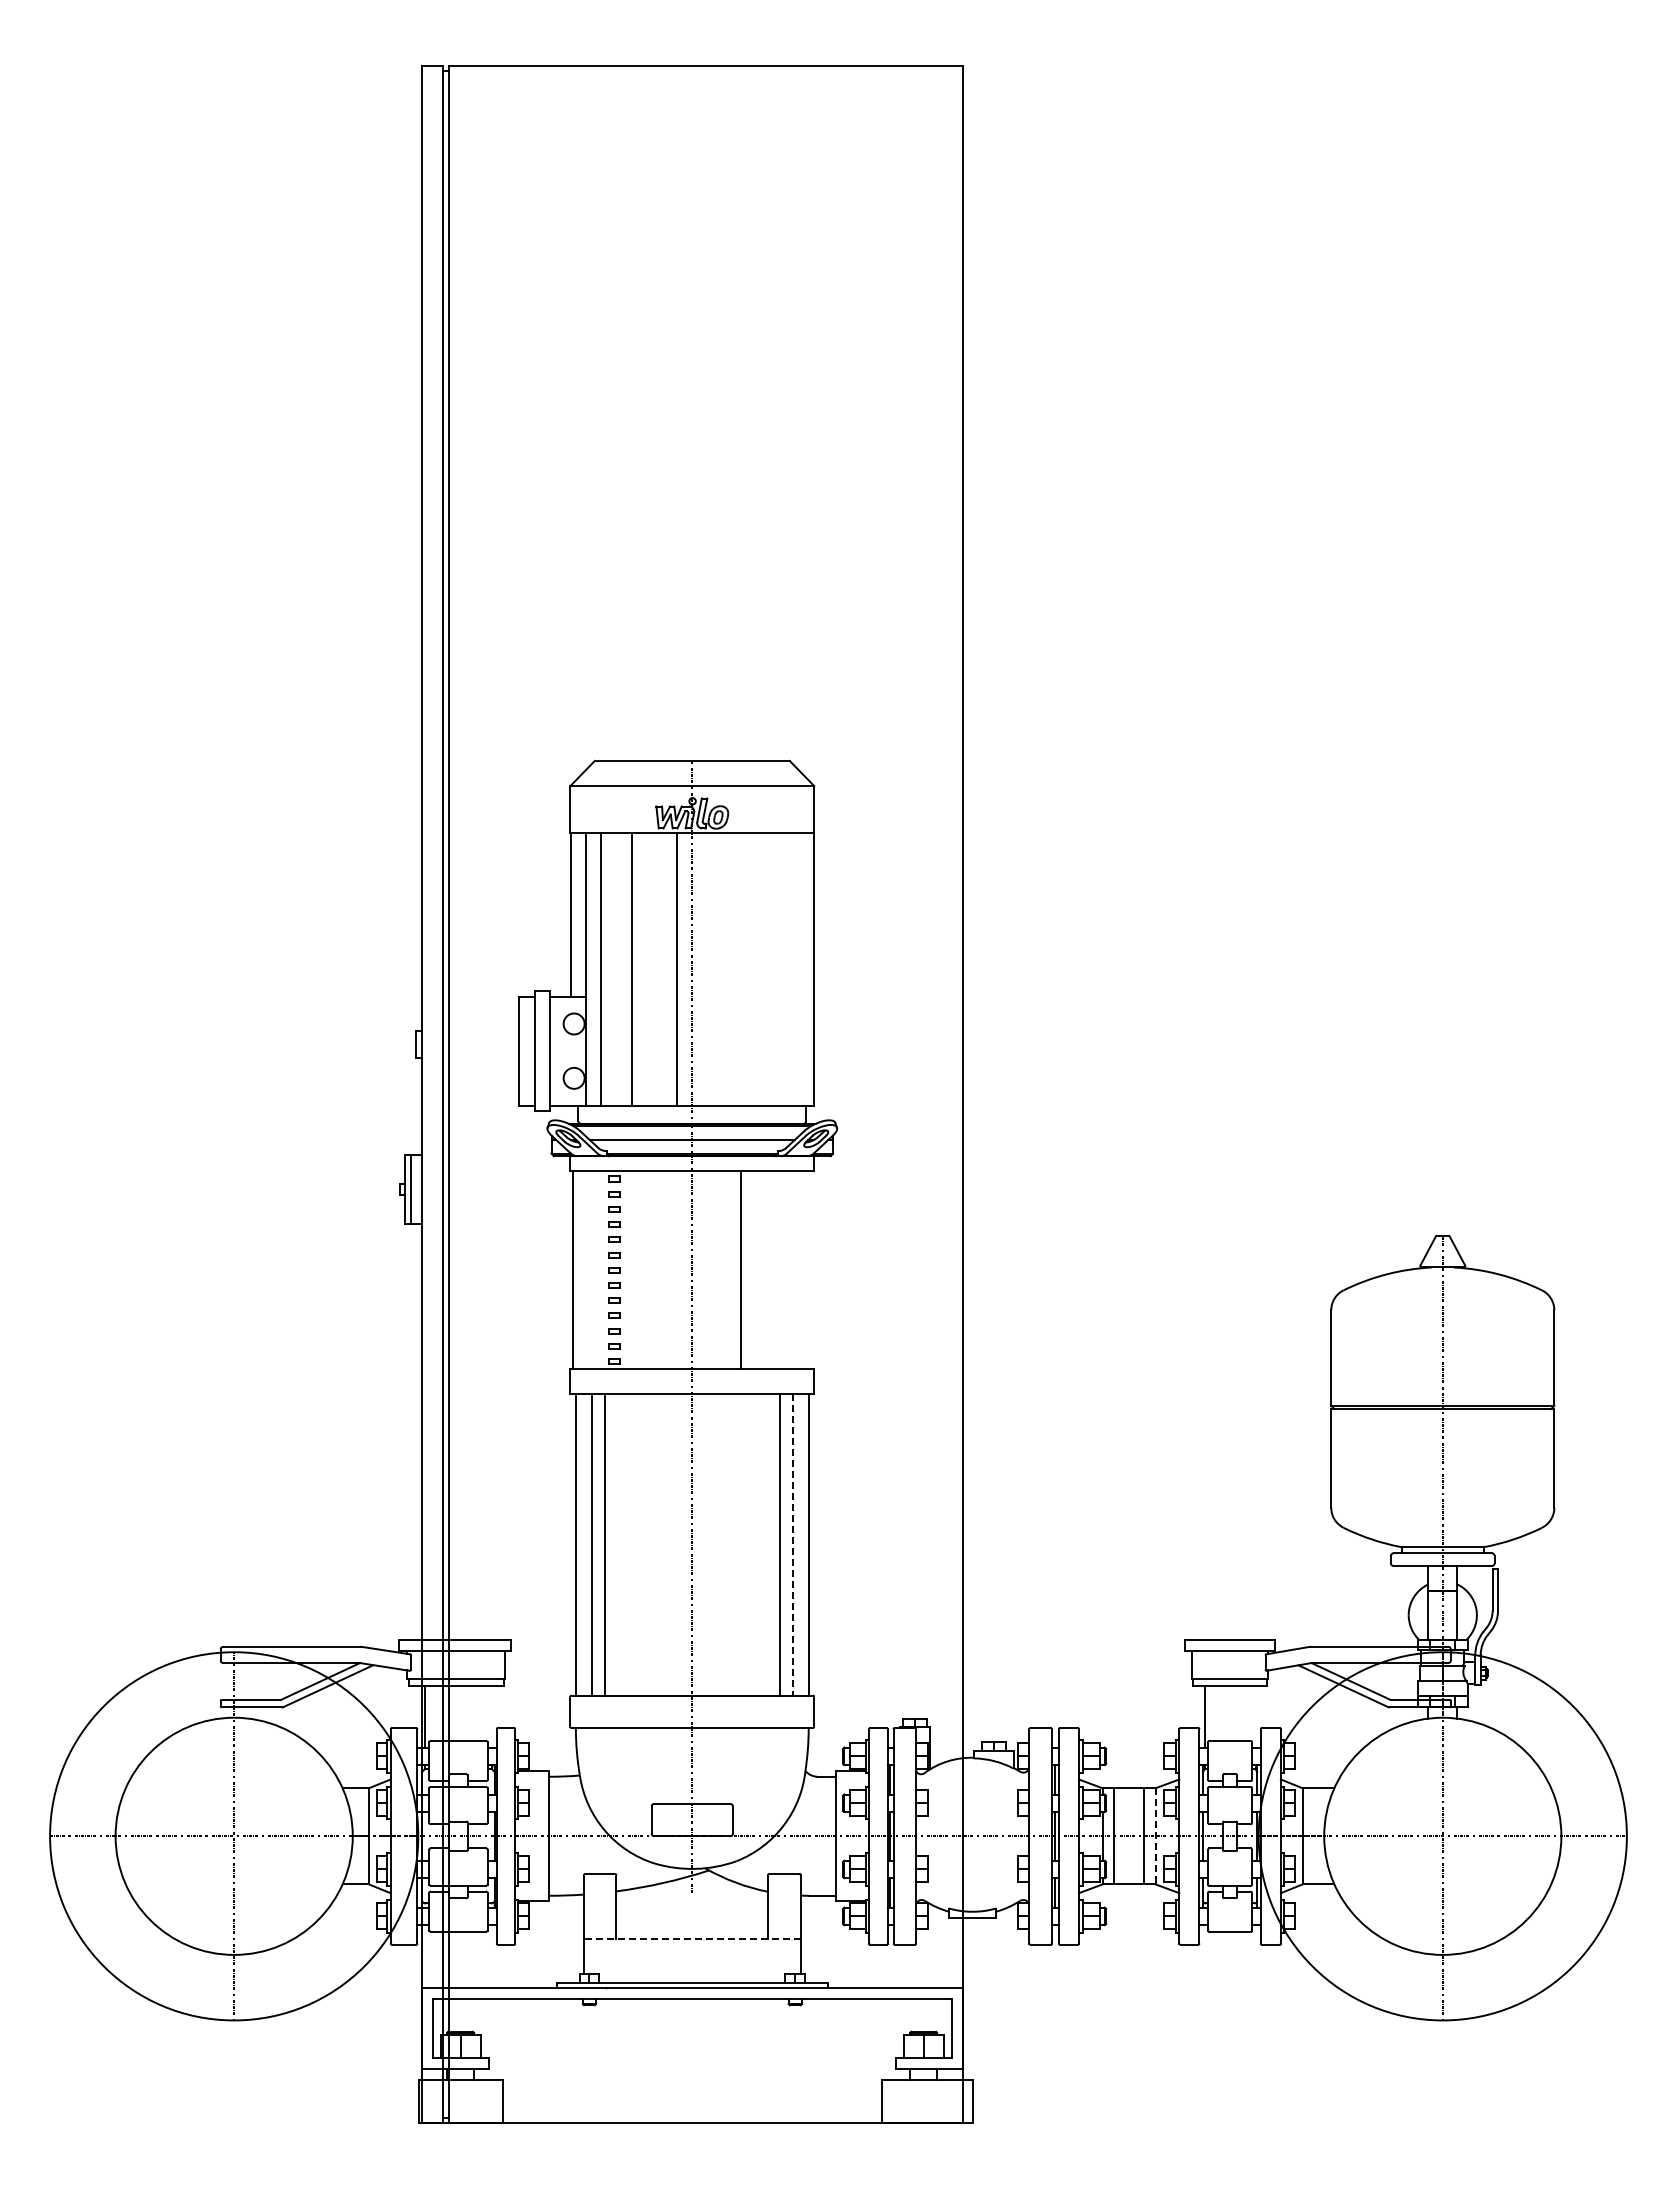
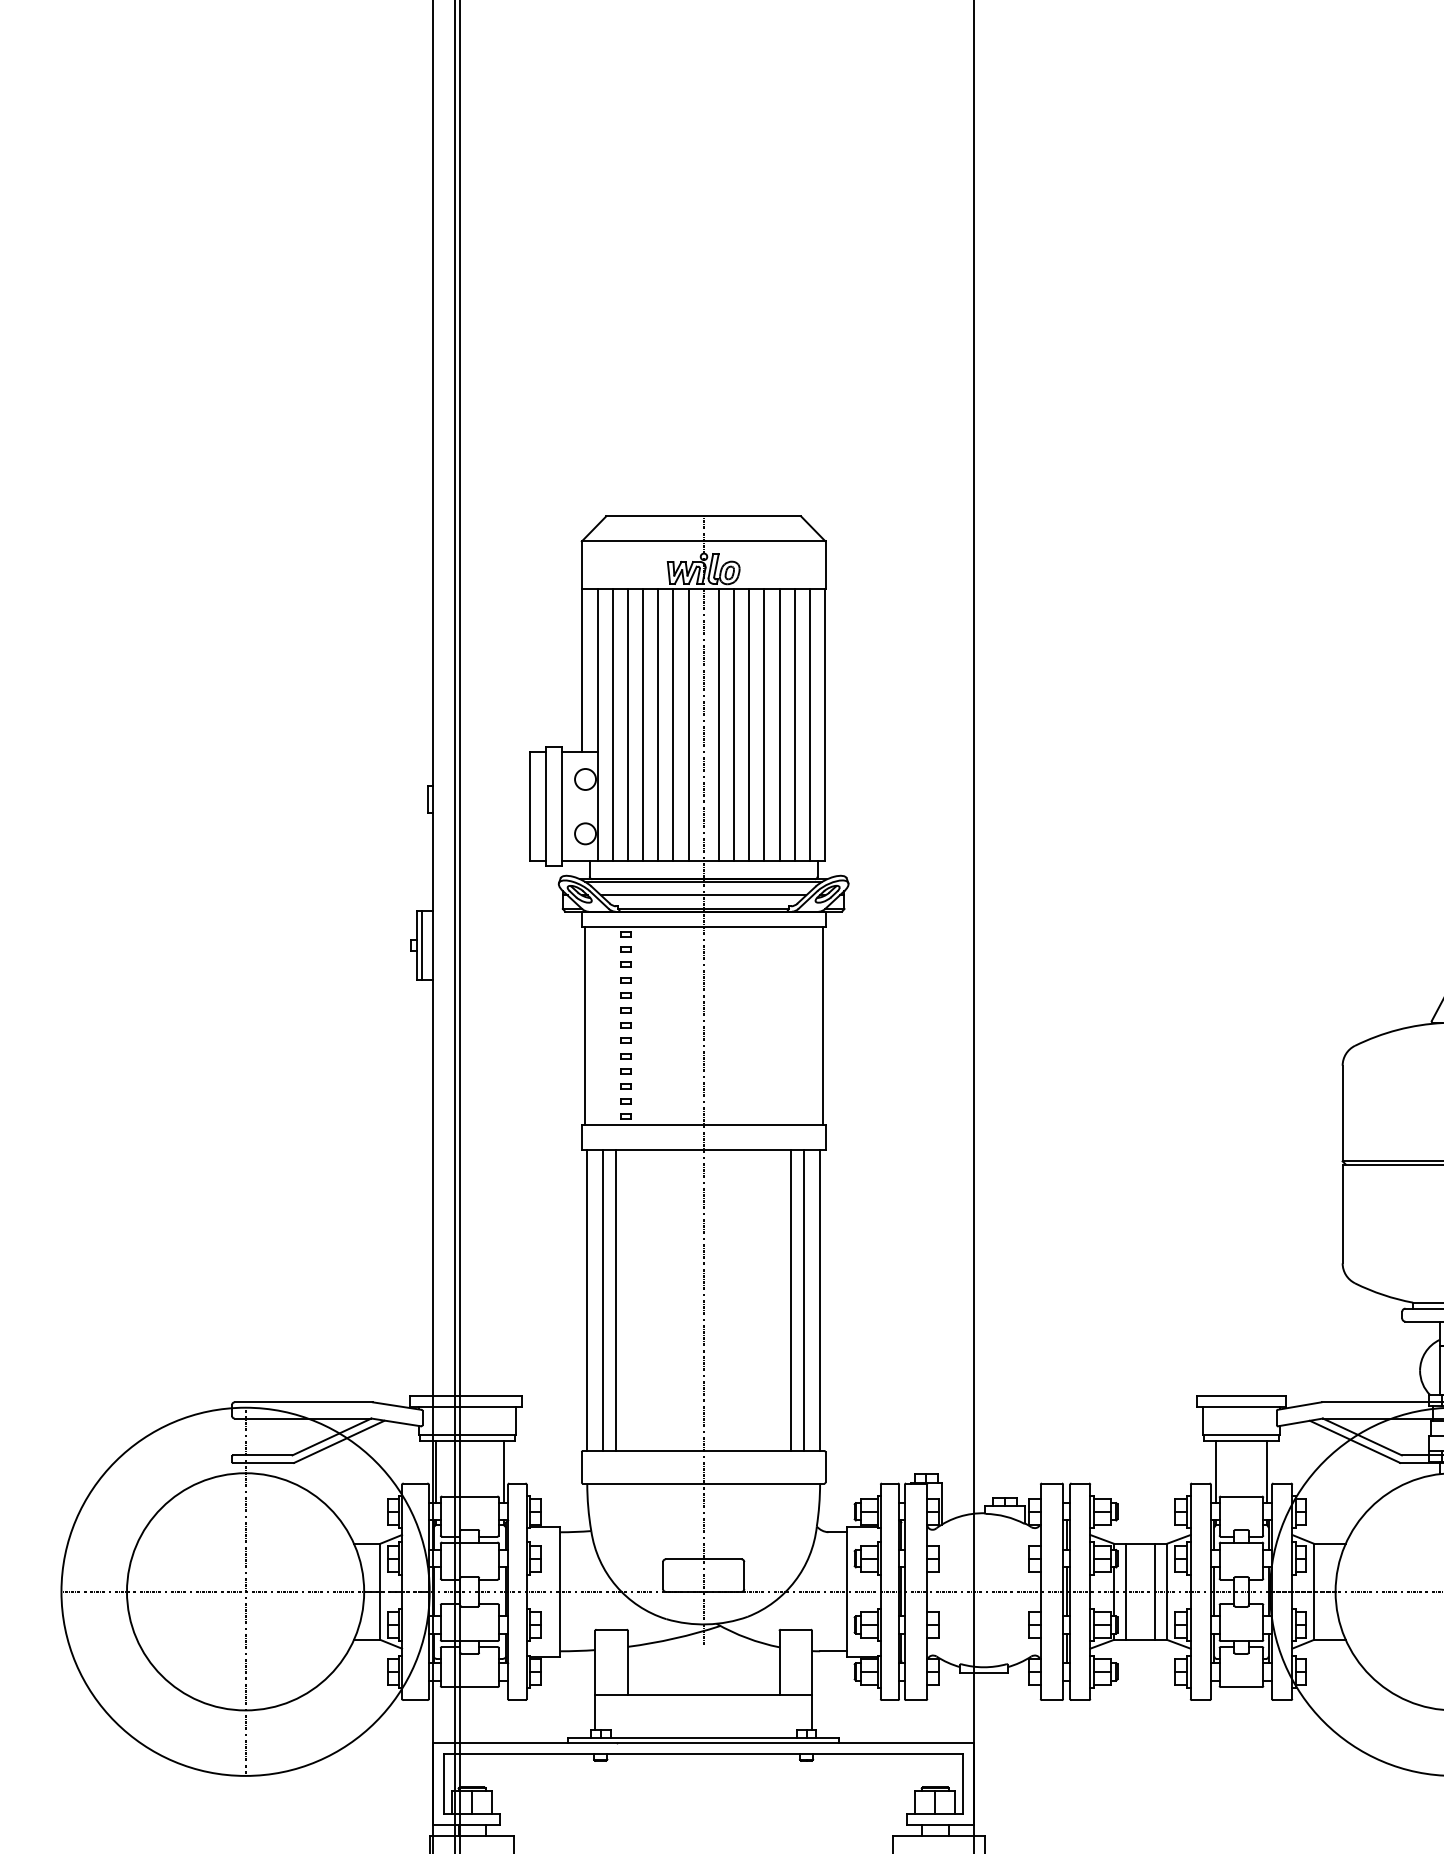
line: (616, 969) -> (627, 725), added
line: (646, 969) -> (657, 725), added
line: (661, 969) -> (672, 725), added
line: (707, 969) -> (718, 725), added
line: (722, 969) -> (733, 725), added
line: (737, 969) -> (748, 725), added
line: (752, 969) -> (763, 725), added
line: (768, 969) -> (779, 725), added
line: (783, 969) -> (794, 725), added
line: (798, 969) -> (809, 725), added
line: (741, 1270) -> (822, 1026), moved
line: (792, 1544) -> (803, 1300), dashed -> solid
line: (492, 1716) -> (503, 1472), added
line: (1255, 1716) -> (1266, 1472), added
line: (1155, 1836) -> (1166, 1592), dashed -> solid
line: (691, 1939) -> (702, 1695), dashed -> solid

